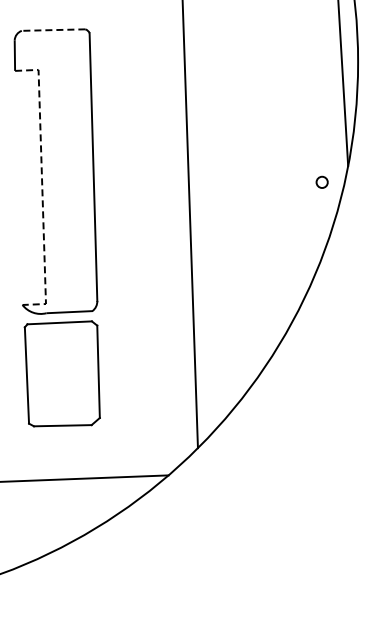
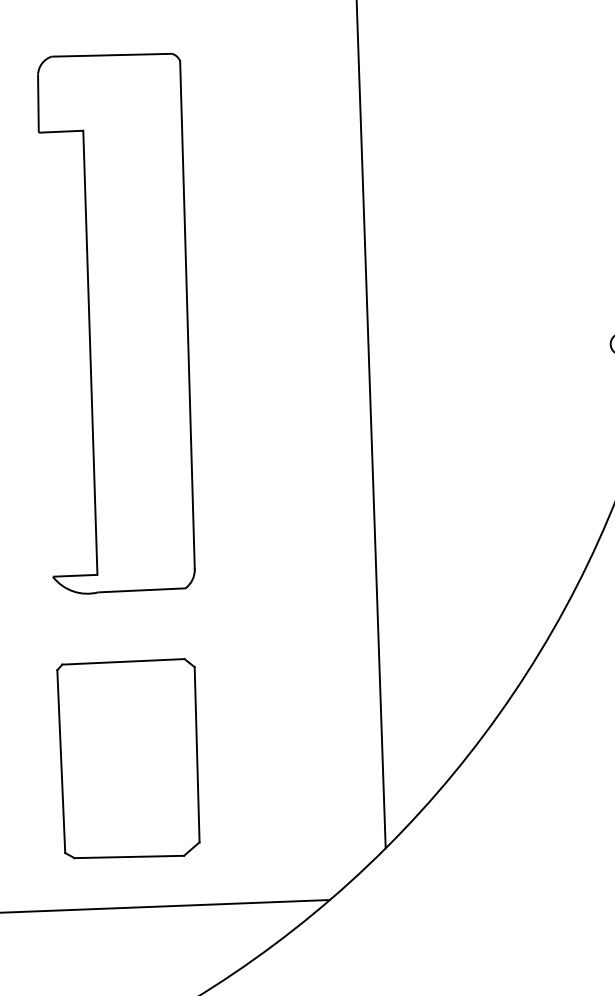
line: (53, 30) -> (111, 55), dashed -> solid
line: (42, 187) -> (90, 353), dashed -> solid
part: (61, 373) -> (126, 757), moved

